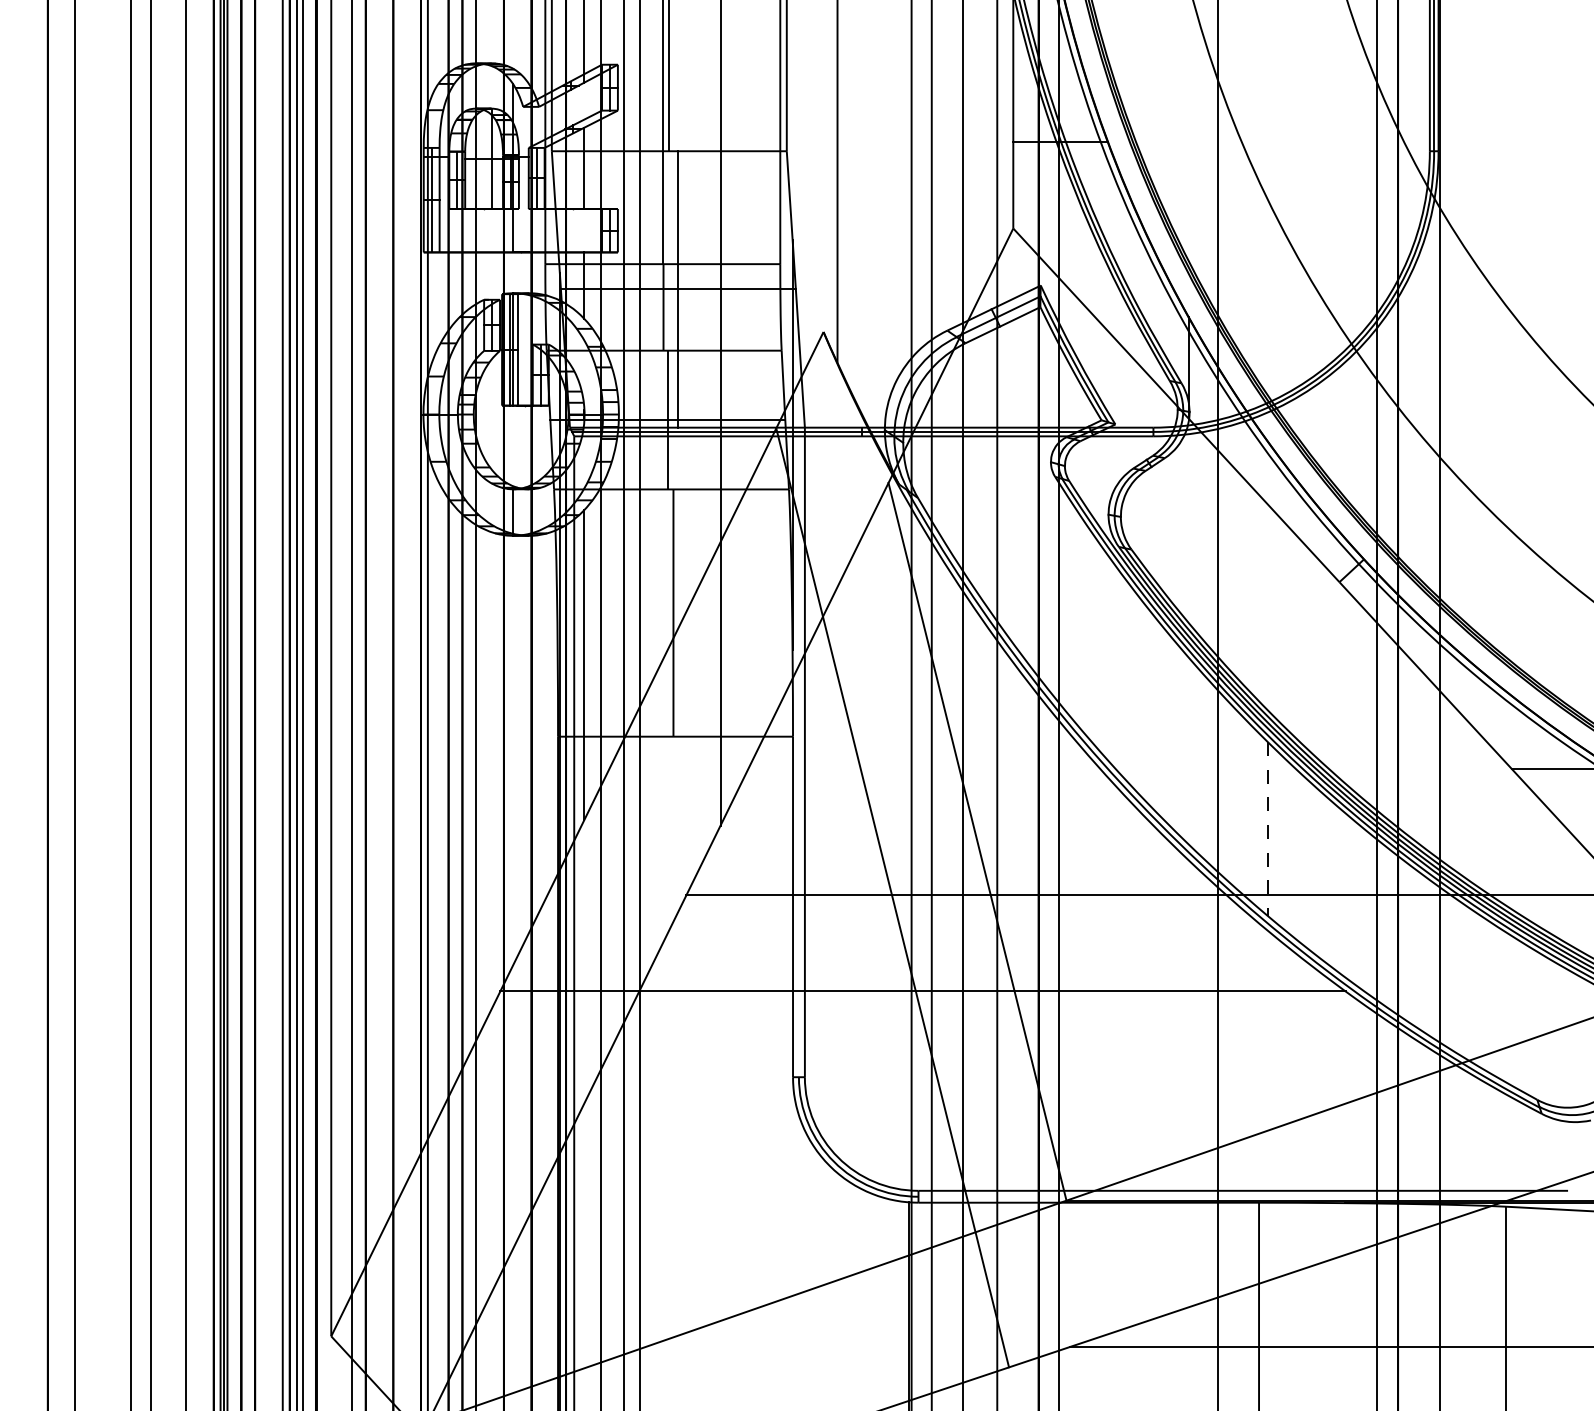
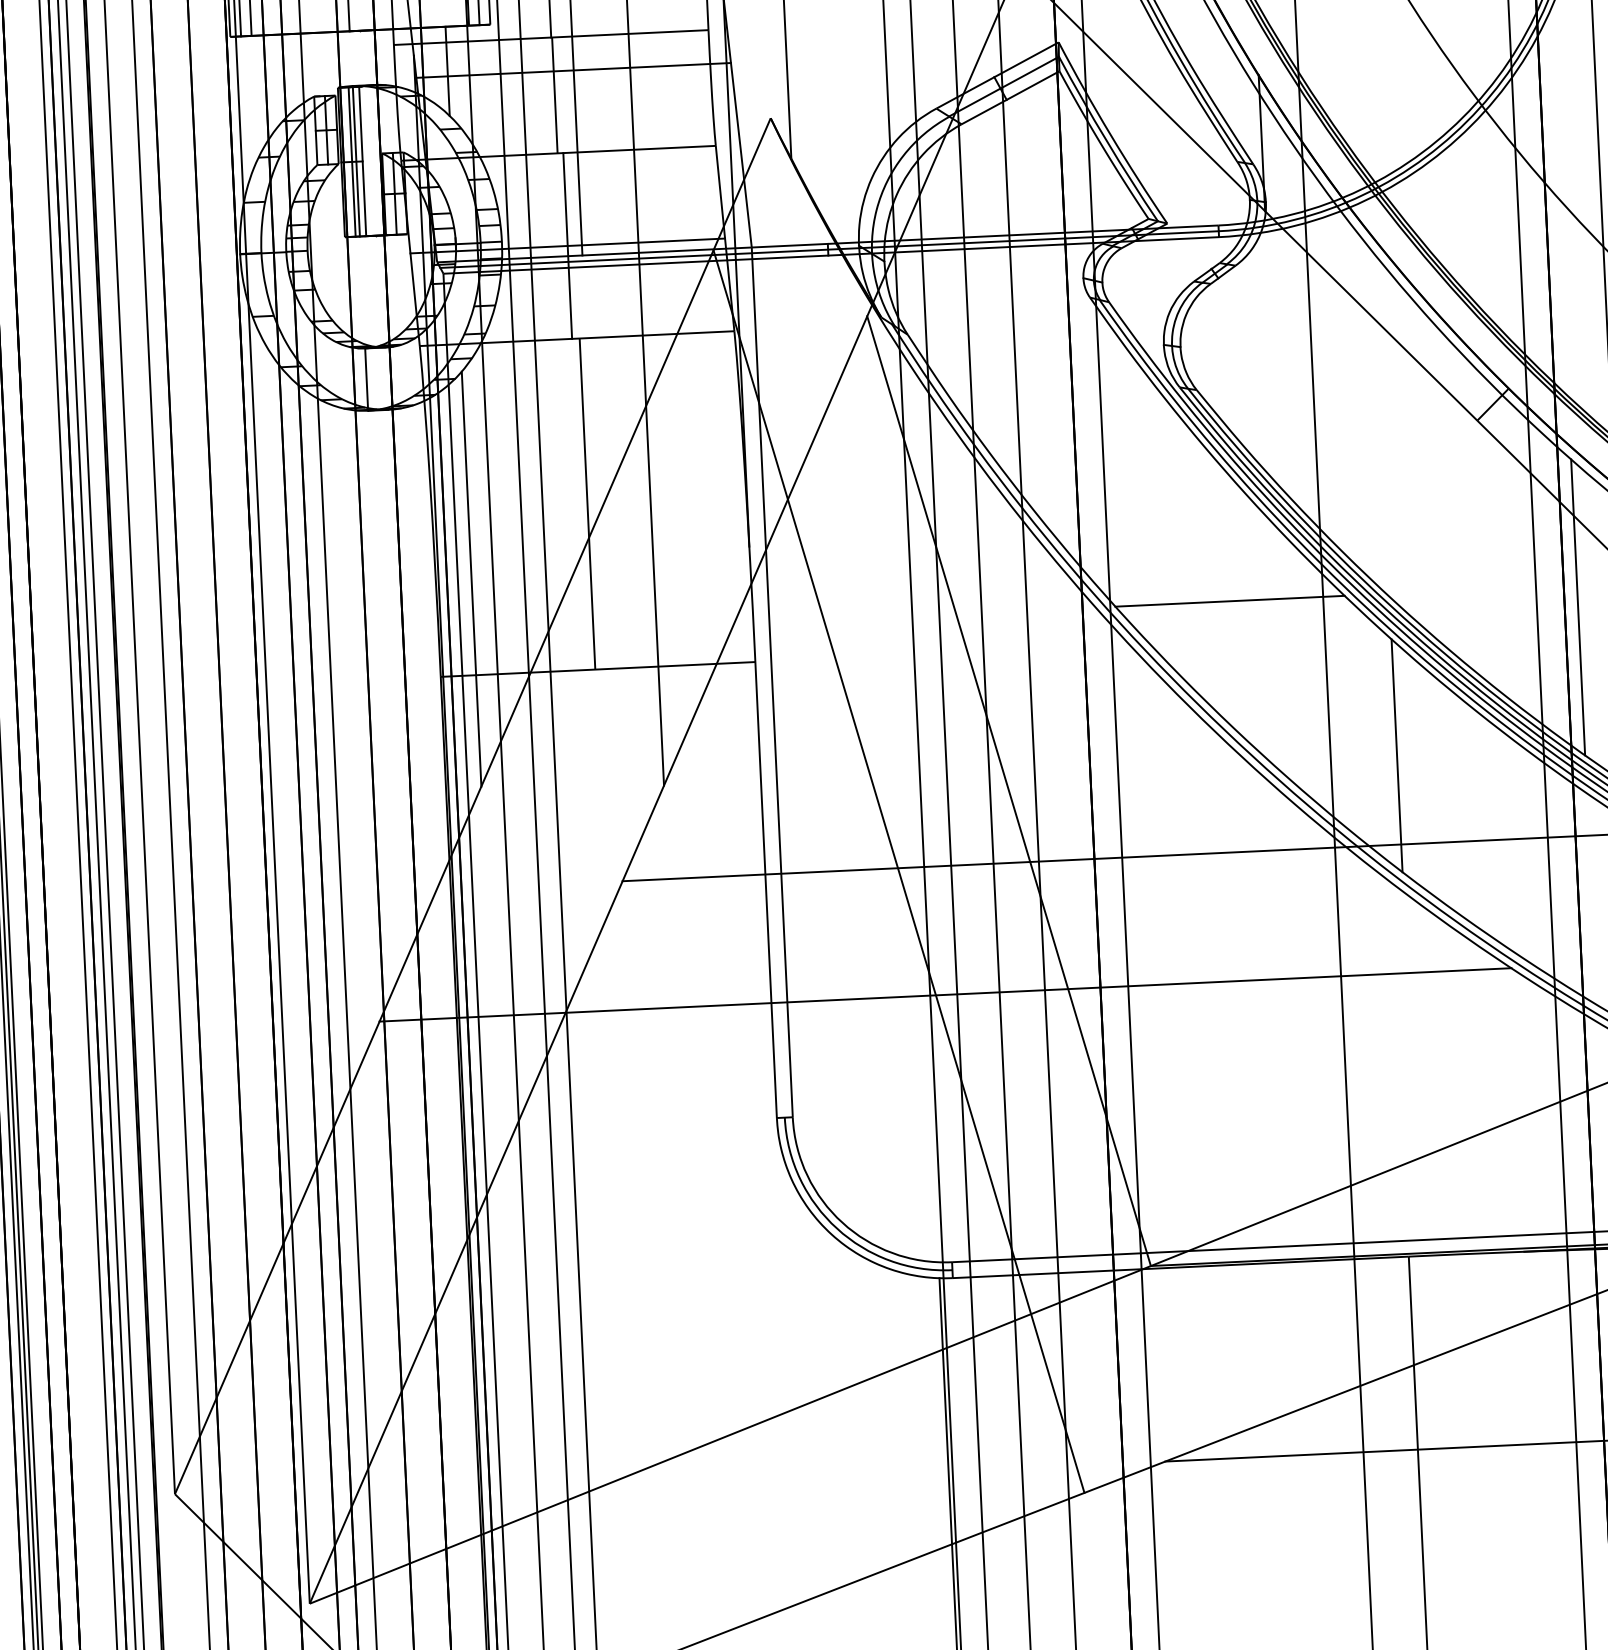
line: (1148, 708) -> (1229, 601), added
line: (1408, 724) -> (1578, 606), added
line: (1267, 829) -> (1396, 756), dashed -> solid

